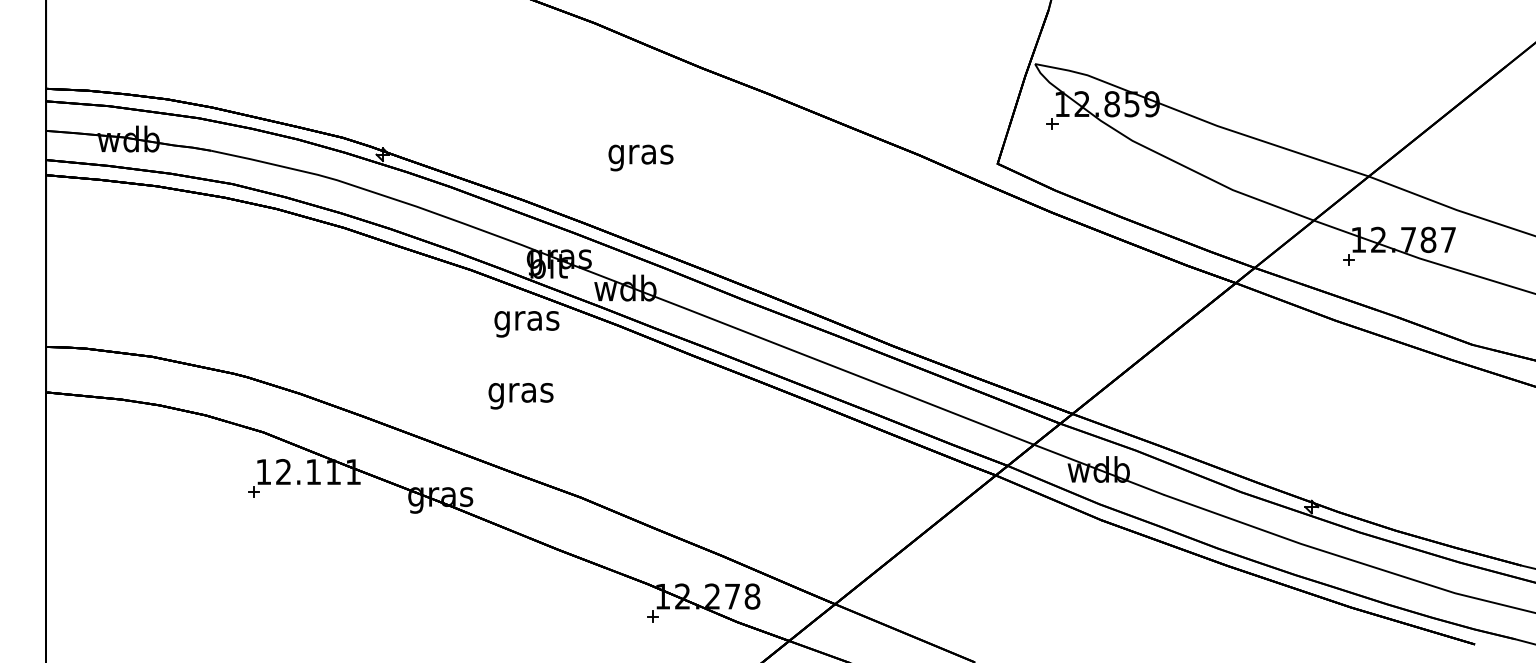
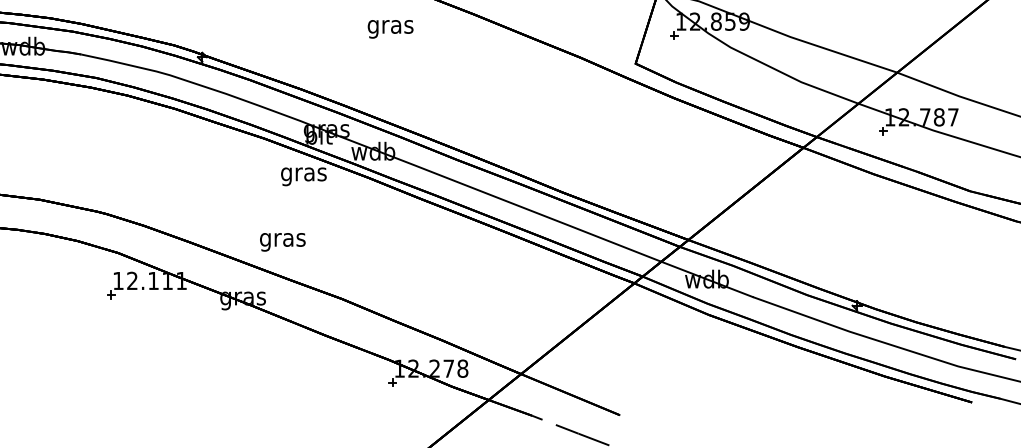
text: (640, 157) -> (390, 28), moved
text: (520, 396) -> (282, 242), moved

